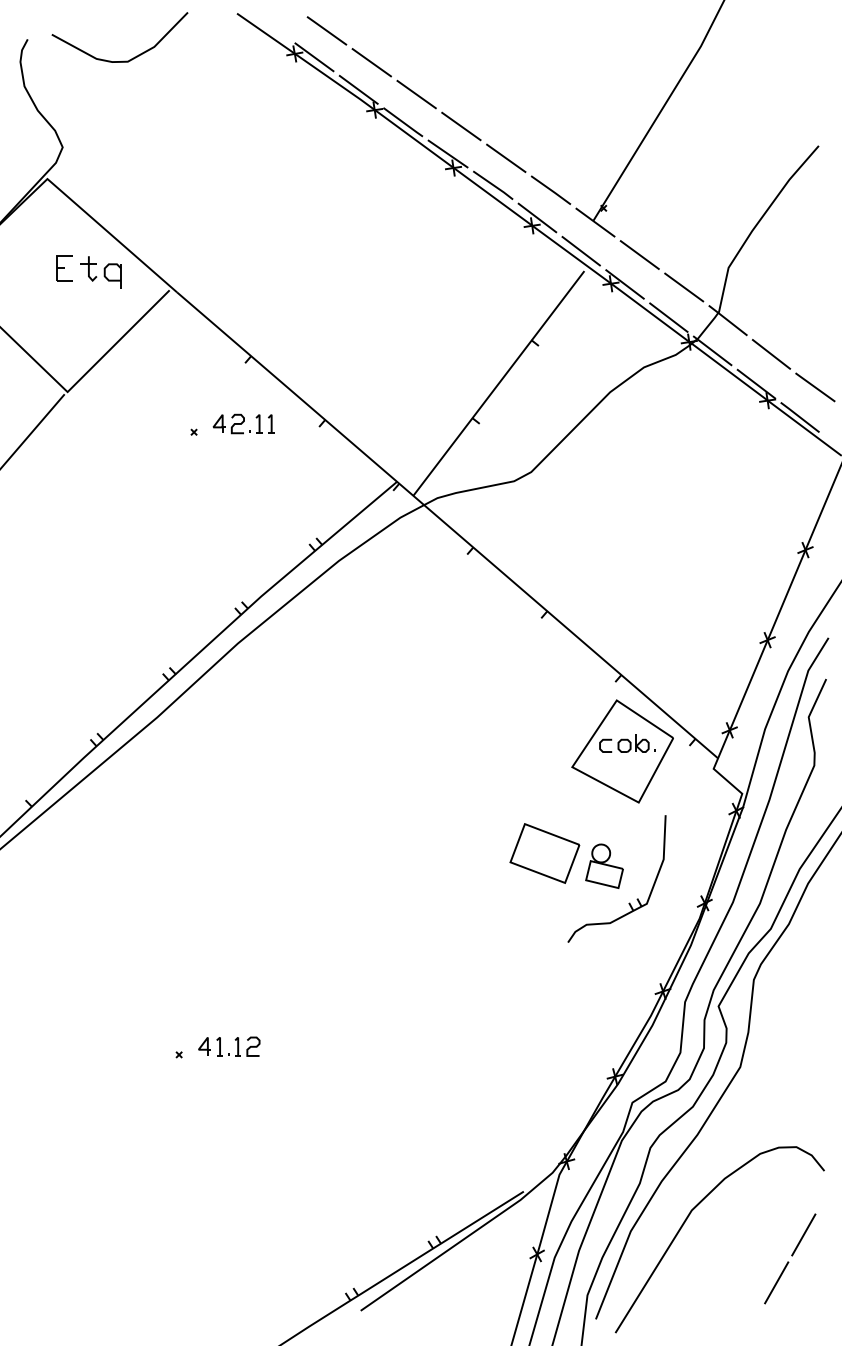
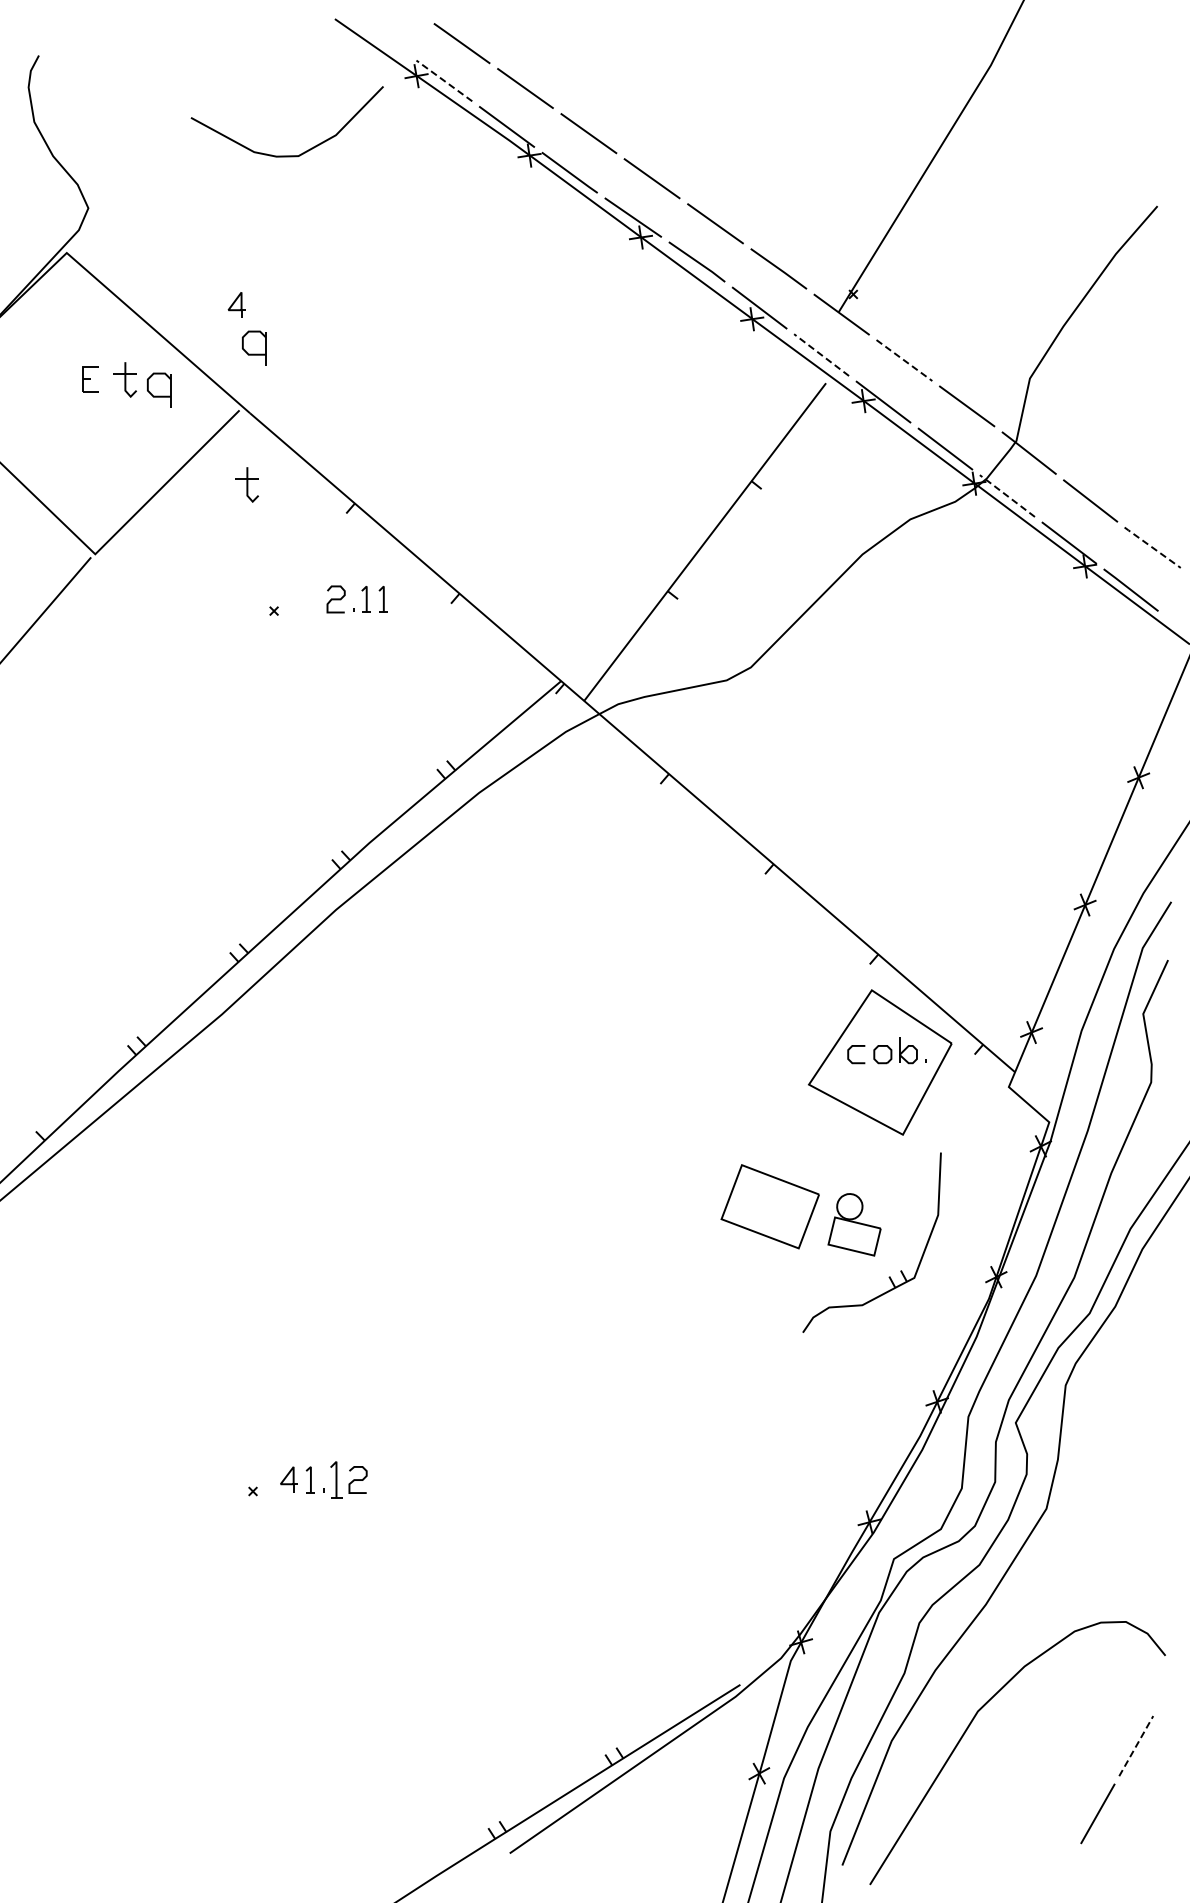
line: (314, 57) -> (444, 80), solid -> dashed
curve: (119, 61) -> (286, 155), moved
part: (180, 245) -> (254, 347), added
line: (581, 251) -> (821, 355), solid -> dashed
line: (639, 255) -> (904, 360), solid -> dashed
part: (64, 268) -> (90, 379), size x0.7
part: (174, 342) -> (246, 484), added
line: (712, 350) -> (1006, 495), solid -> dashed
line: (815, 387) -> (1152, 547), solid -> dashed
part: (219, 423) -> (236, 304), moved
part: (238, 1046) -> (336, 1479), size x1.4
line: (803, 1235) -> (1136, 1746), solid -> dashed

